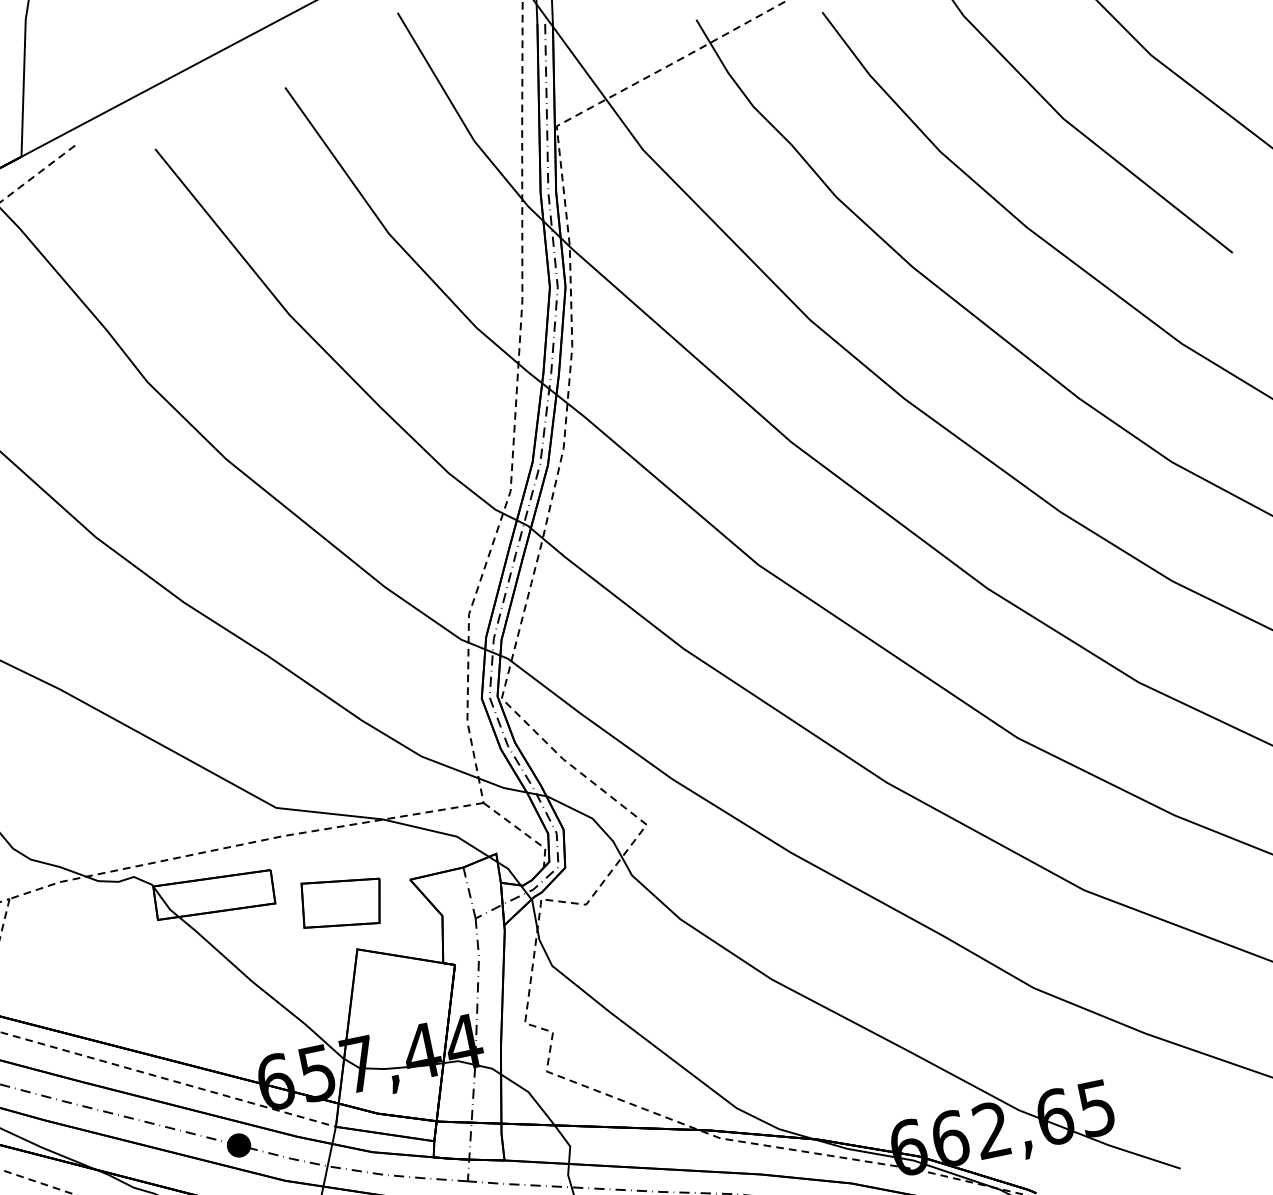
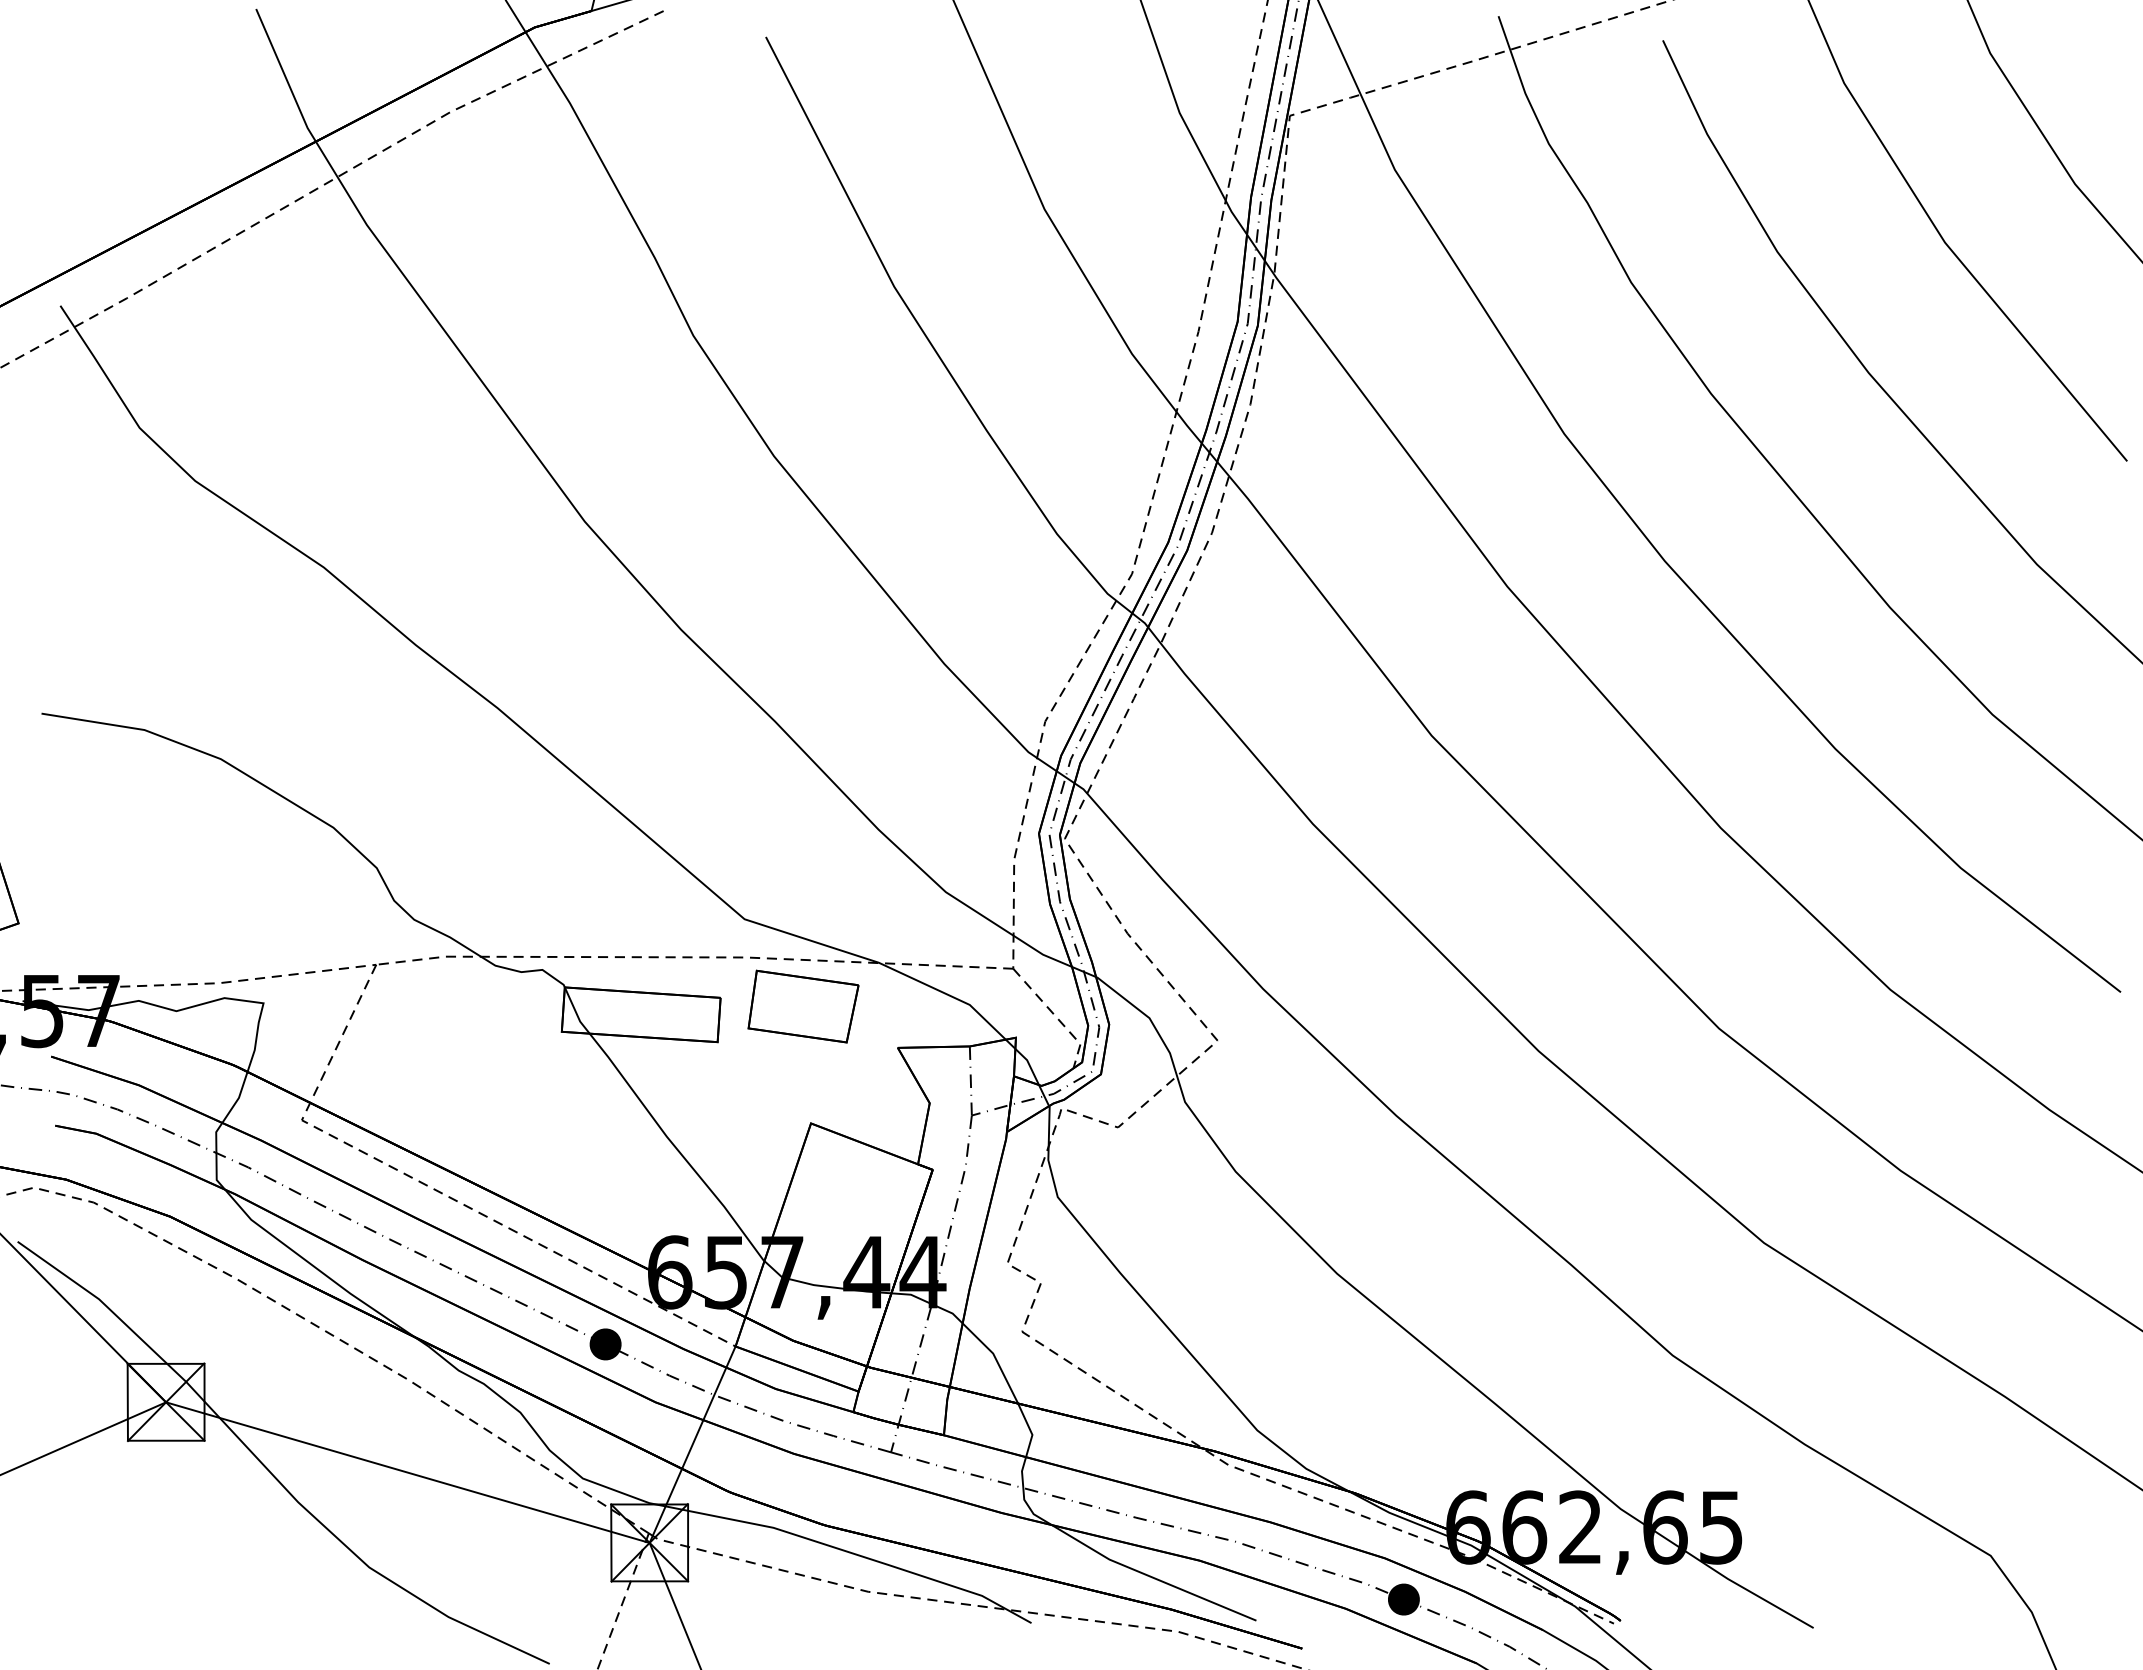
part: (341, 903) -> (803, 1006), moved

